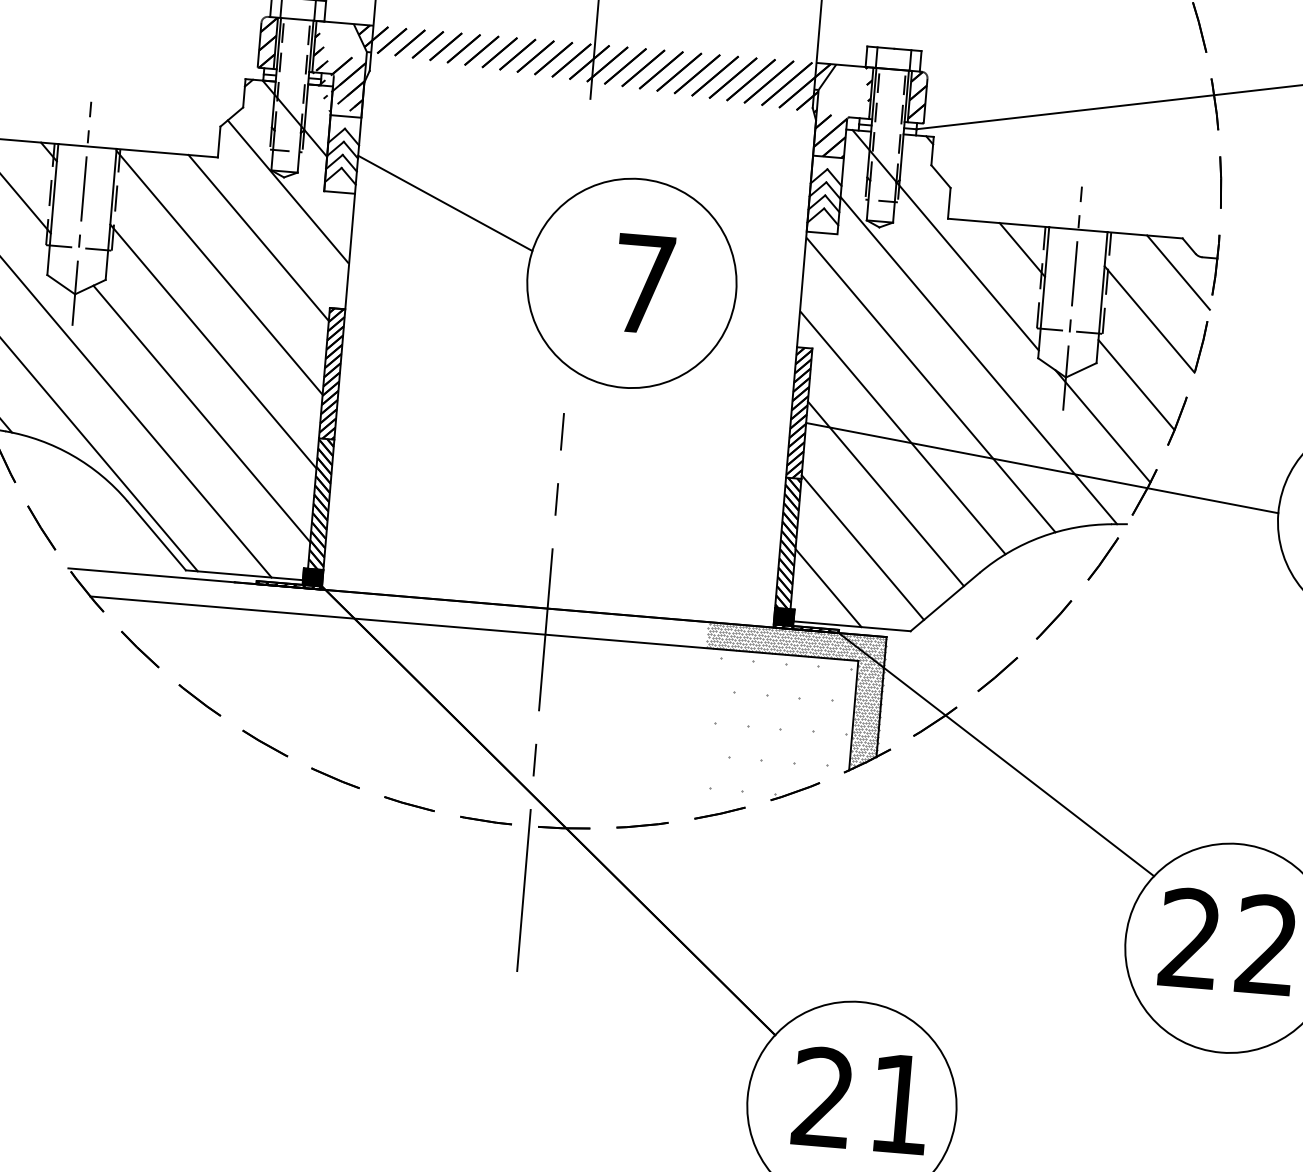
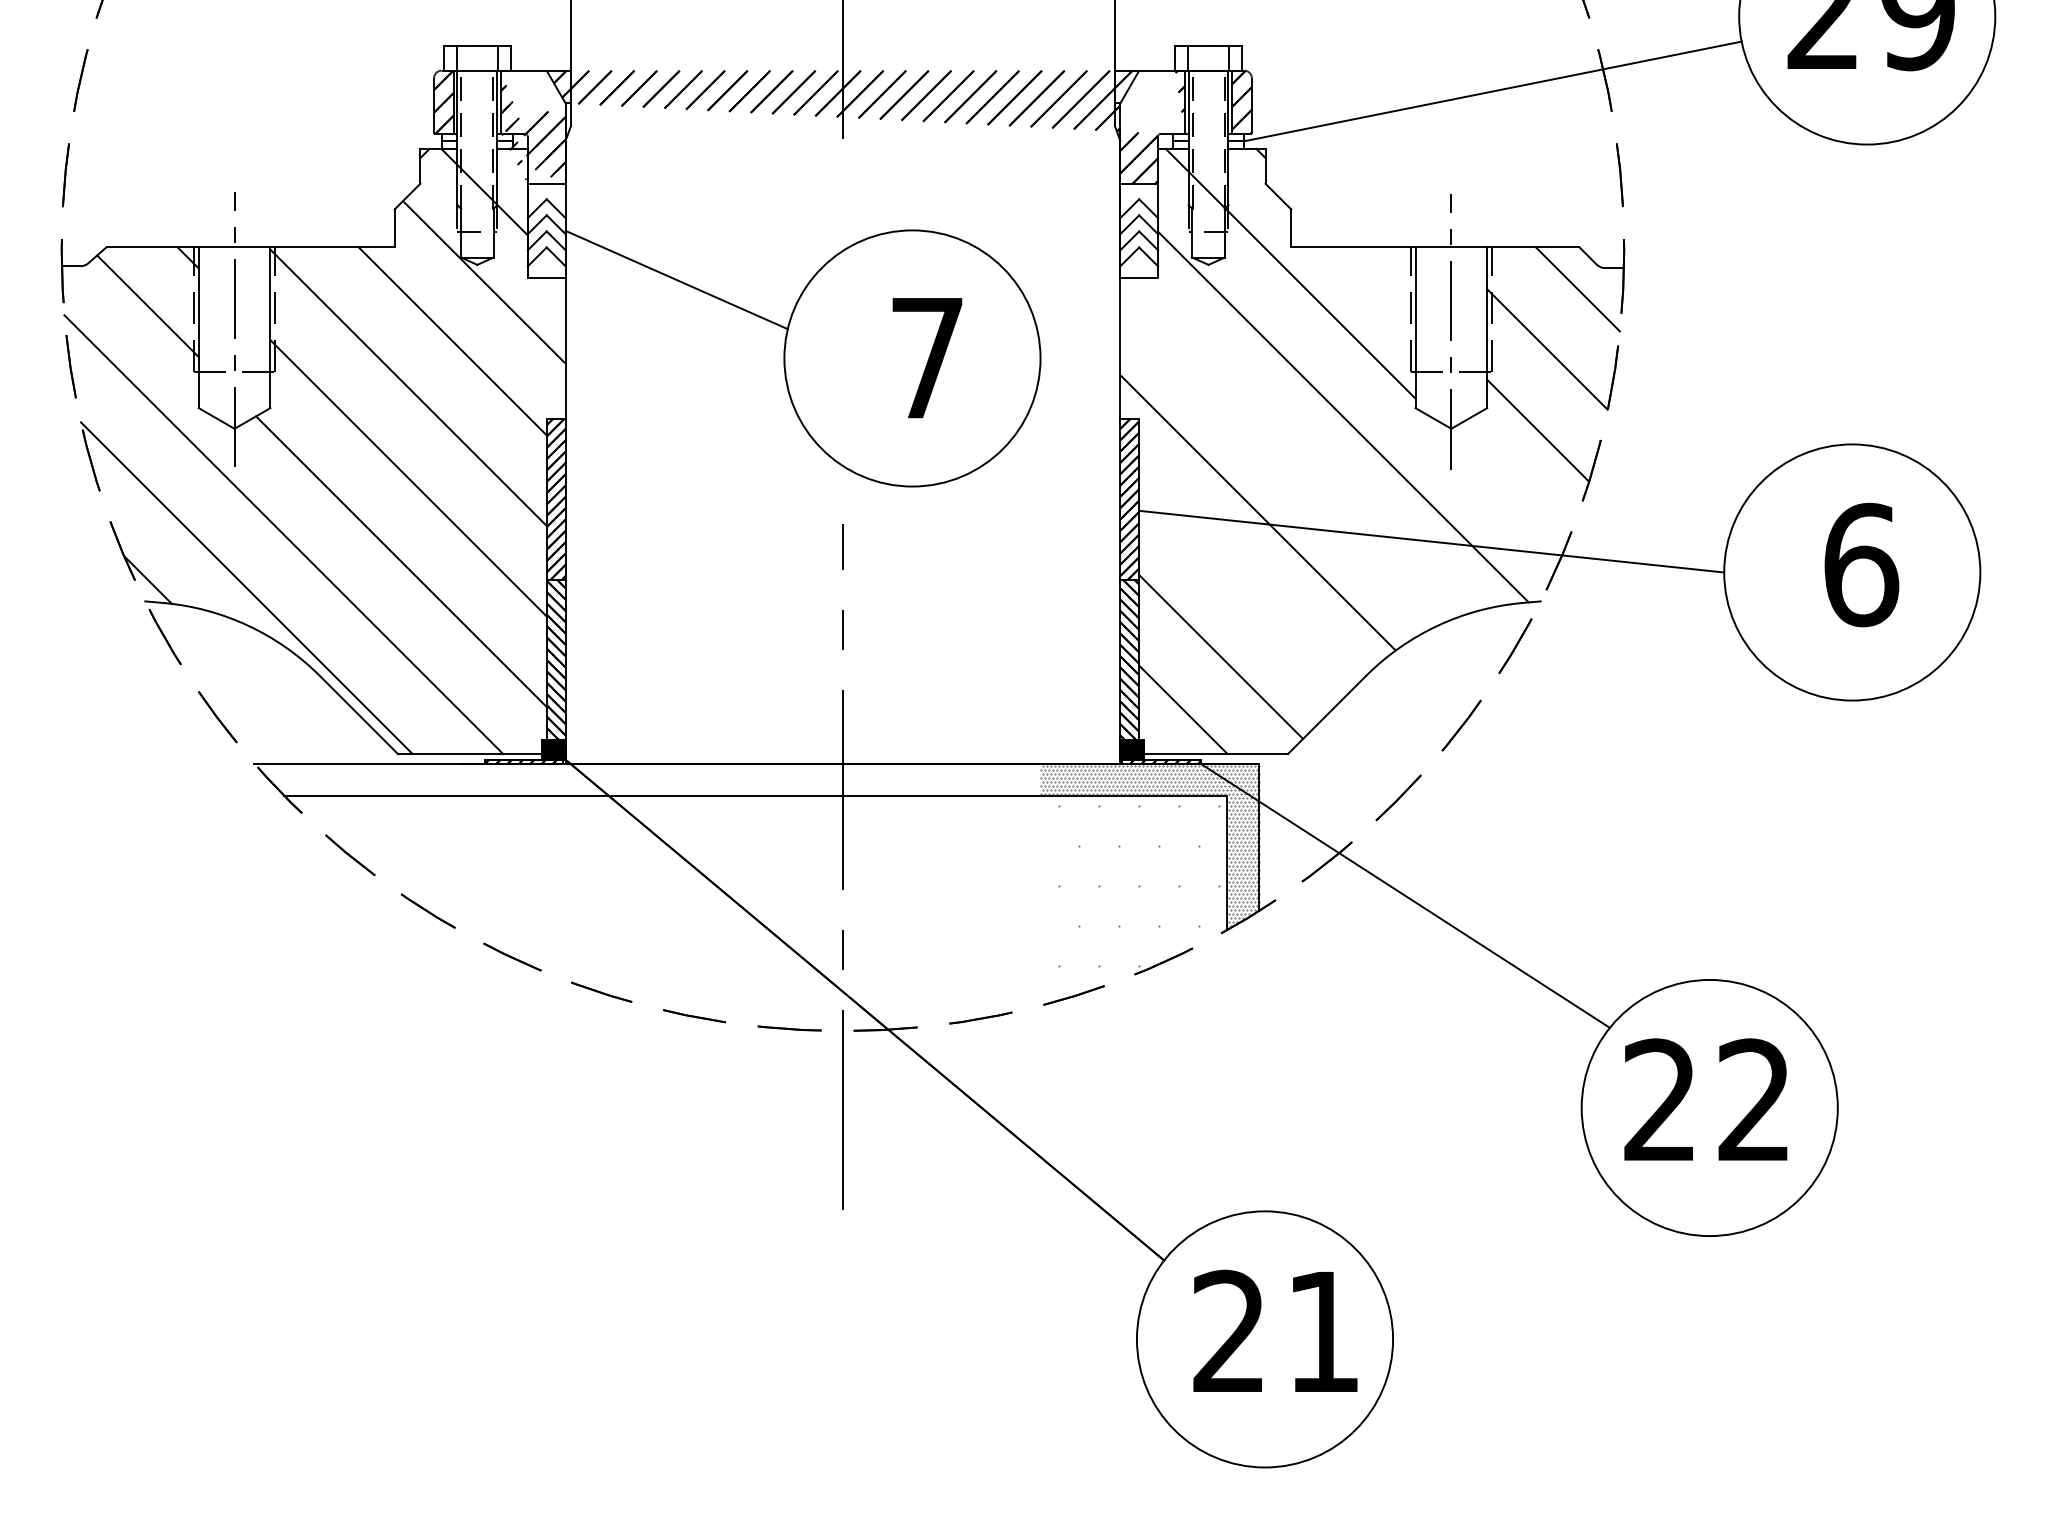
line: (1021, 249) -> (1384, 277), removed
line: (930, 384) -> (1287, 451), removed
line: (1102, 426) -> (1501, 484), removed
line: (885, 493) -> (1243, 588), removed

